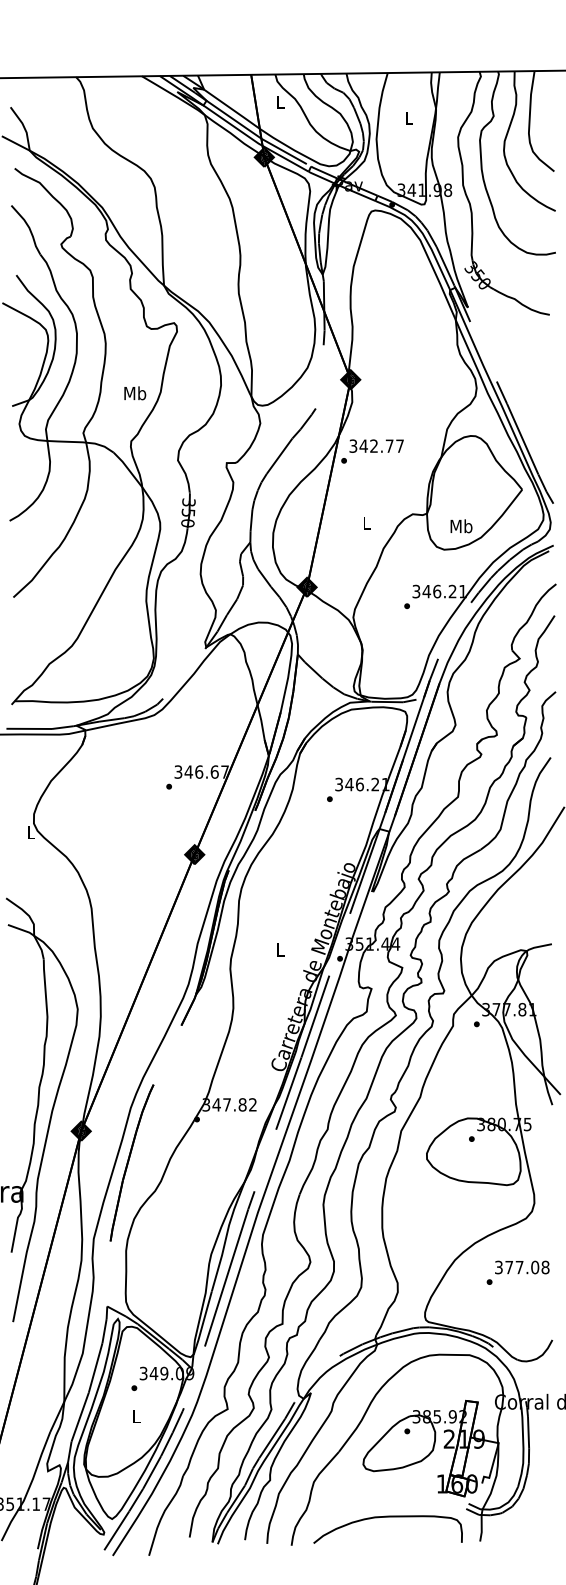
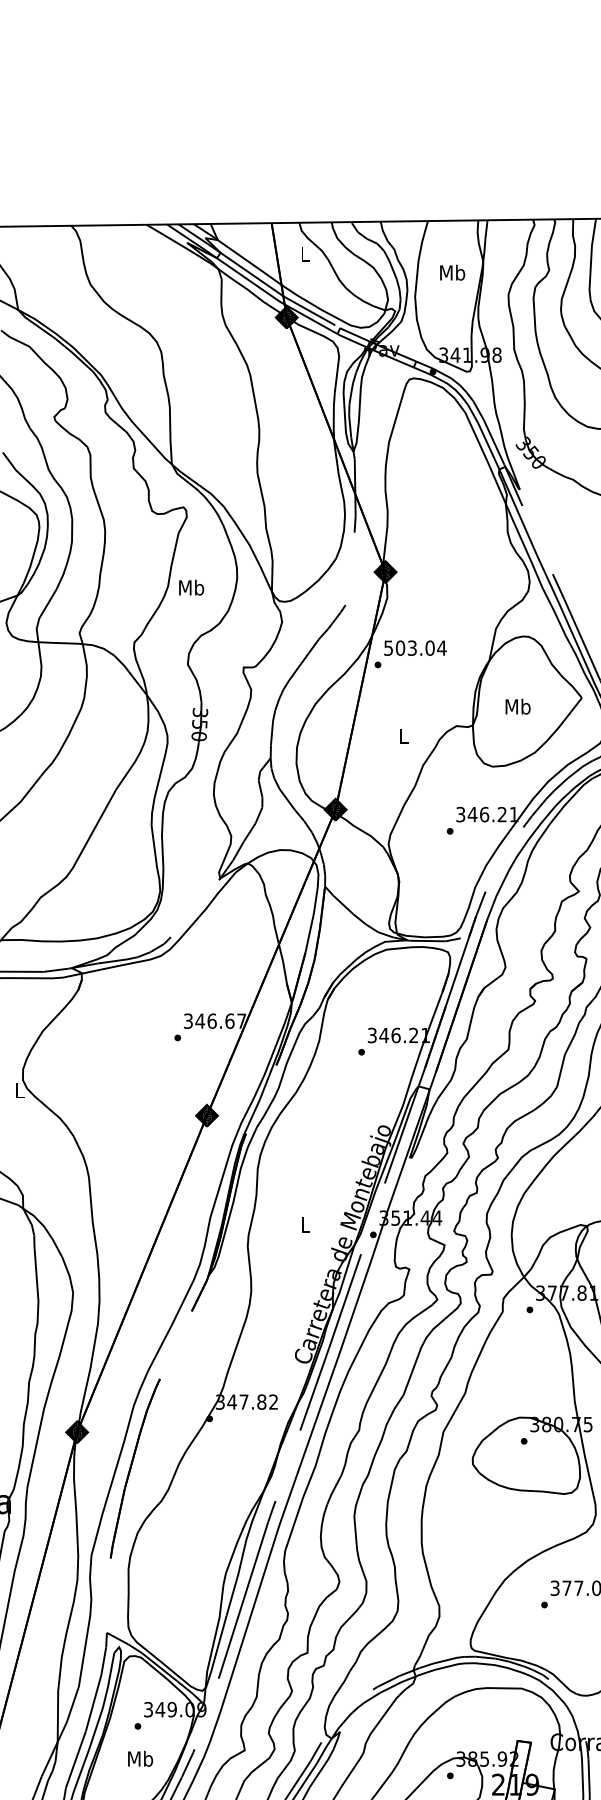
text: (409, 118) -> (452, 273), L -> Mb
text: (135, 393) -> (191, 587), moved
text: (376, 445) -> (415, 647), 342.77 -> 503.04
text: (461, 526) -> (518, 706), moved
text: (136, 1416) -> (140, 1758), L -> Mb

